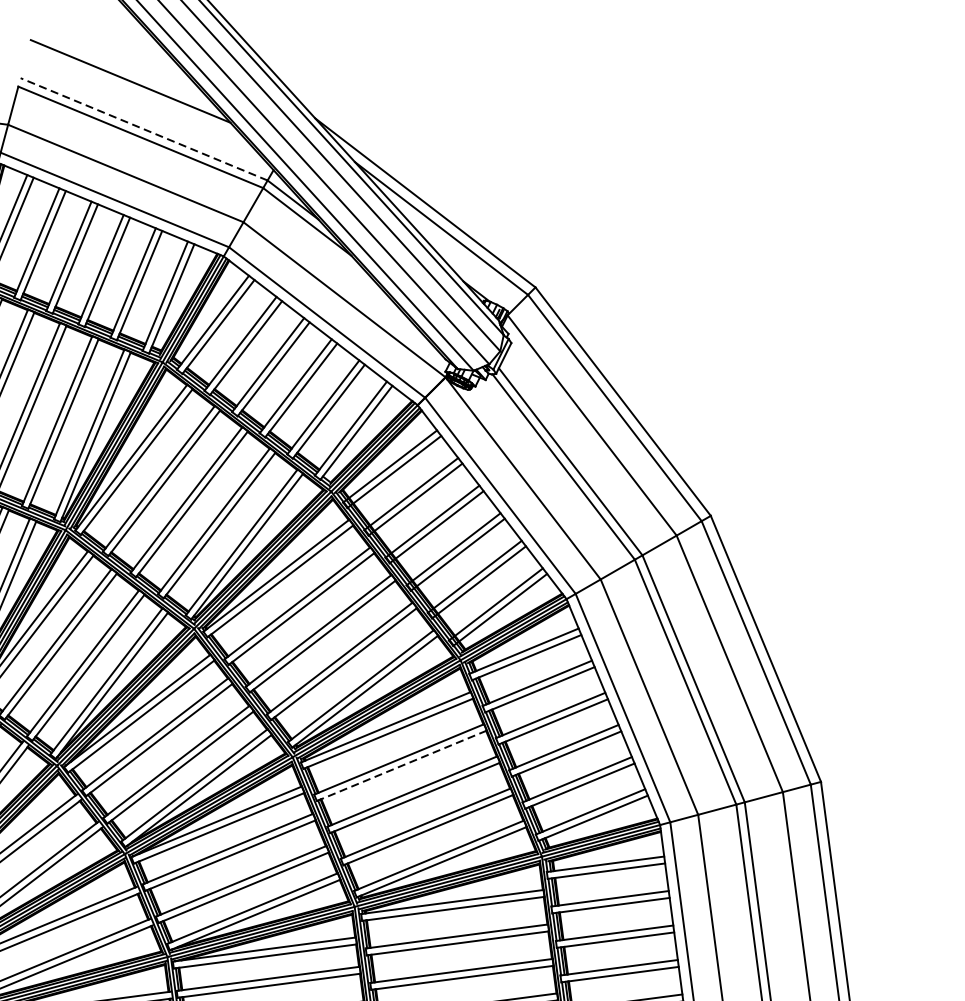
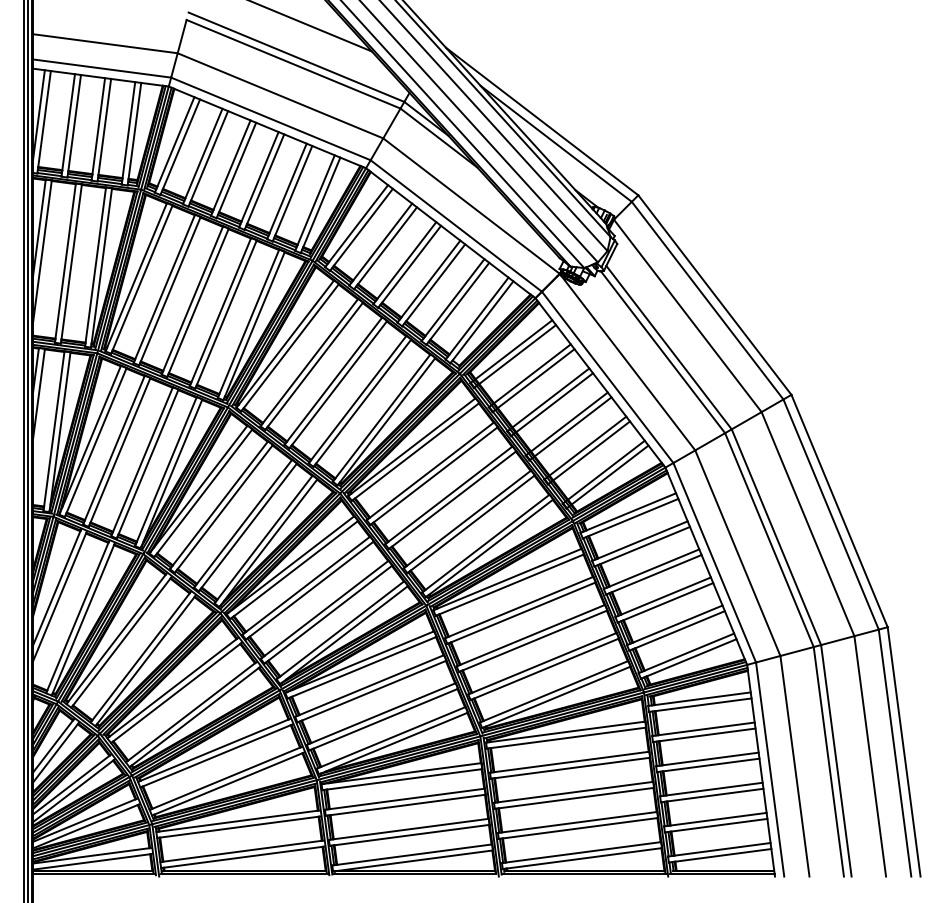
line: (144, 129) -> (296, 57), dashed -> solid
line: (401, 766) -> (521, 613), dashed -> solid

